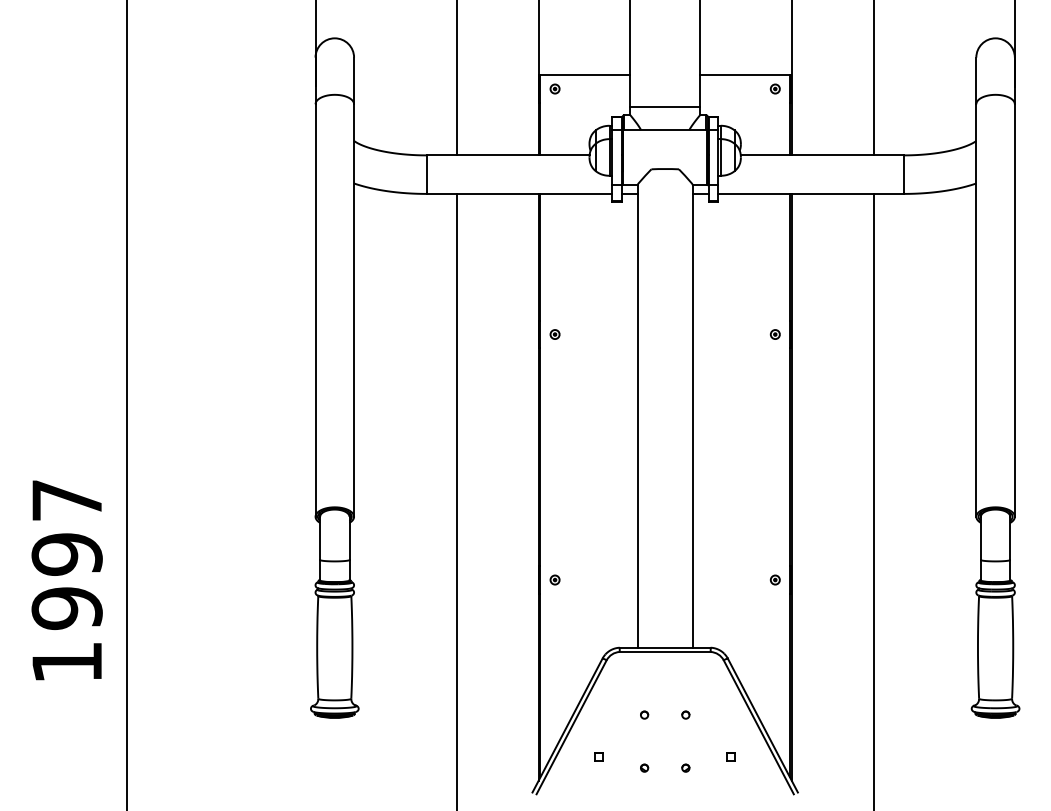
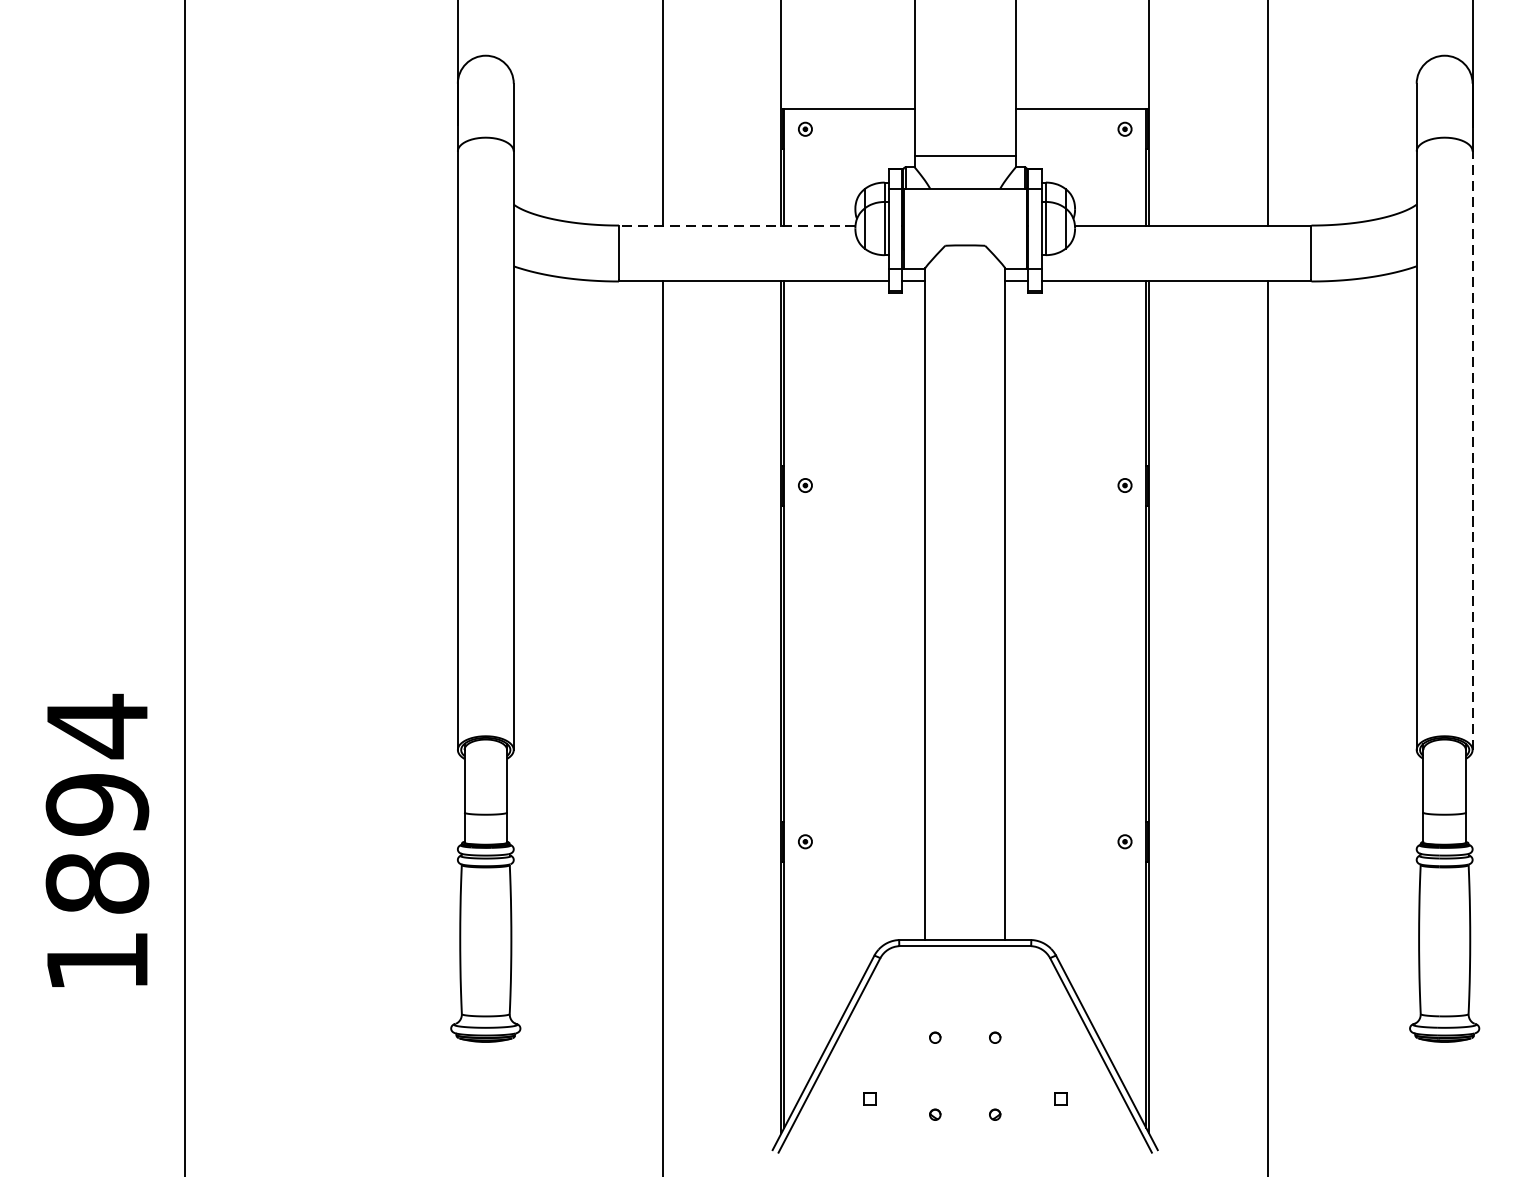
line: (508, 155) -> (737, 225), solid -> dashed
line: (1014, 310) -> (1472, 450), solid -> dashed
text: (66, 553) -> (96, 803), 1997 -> 1894

